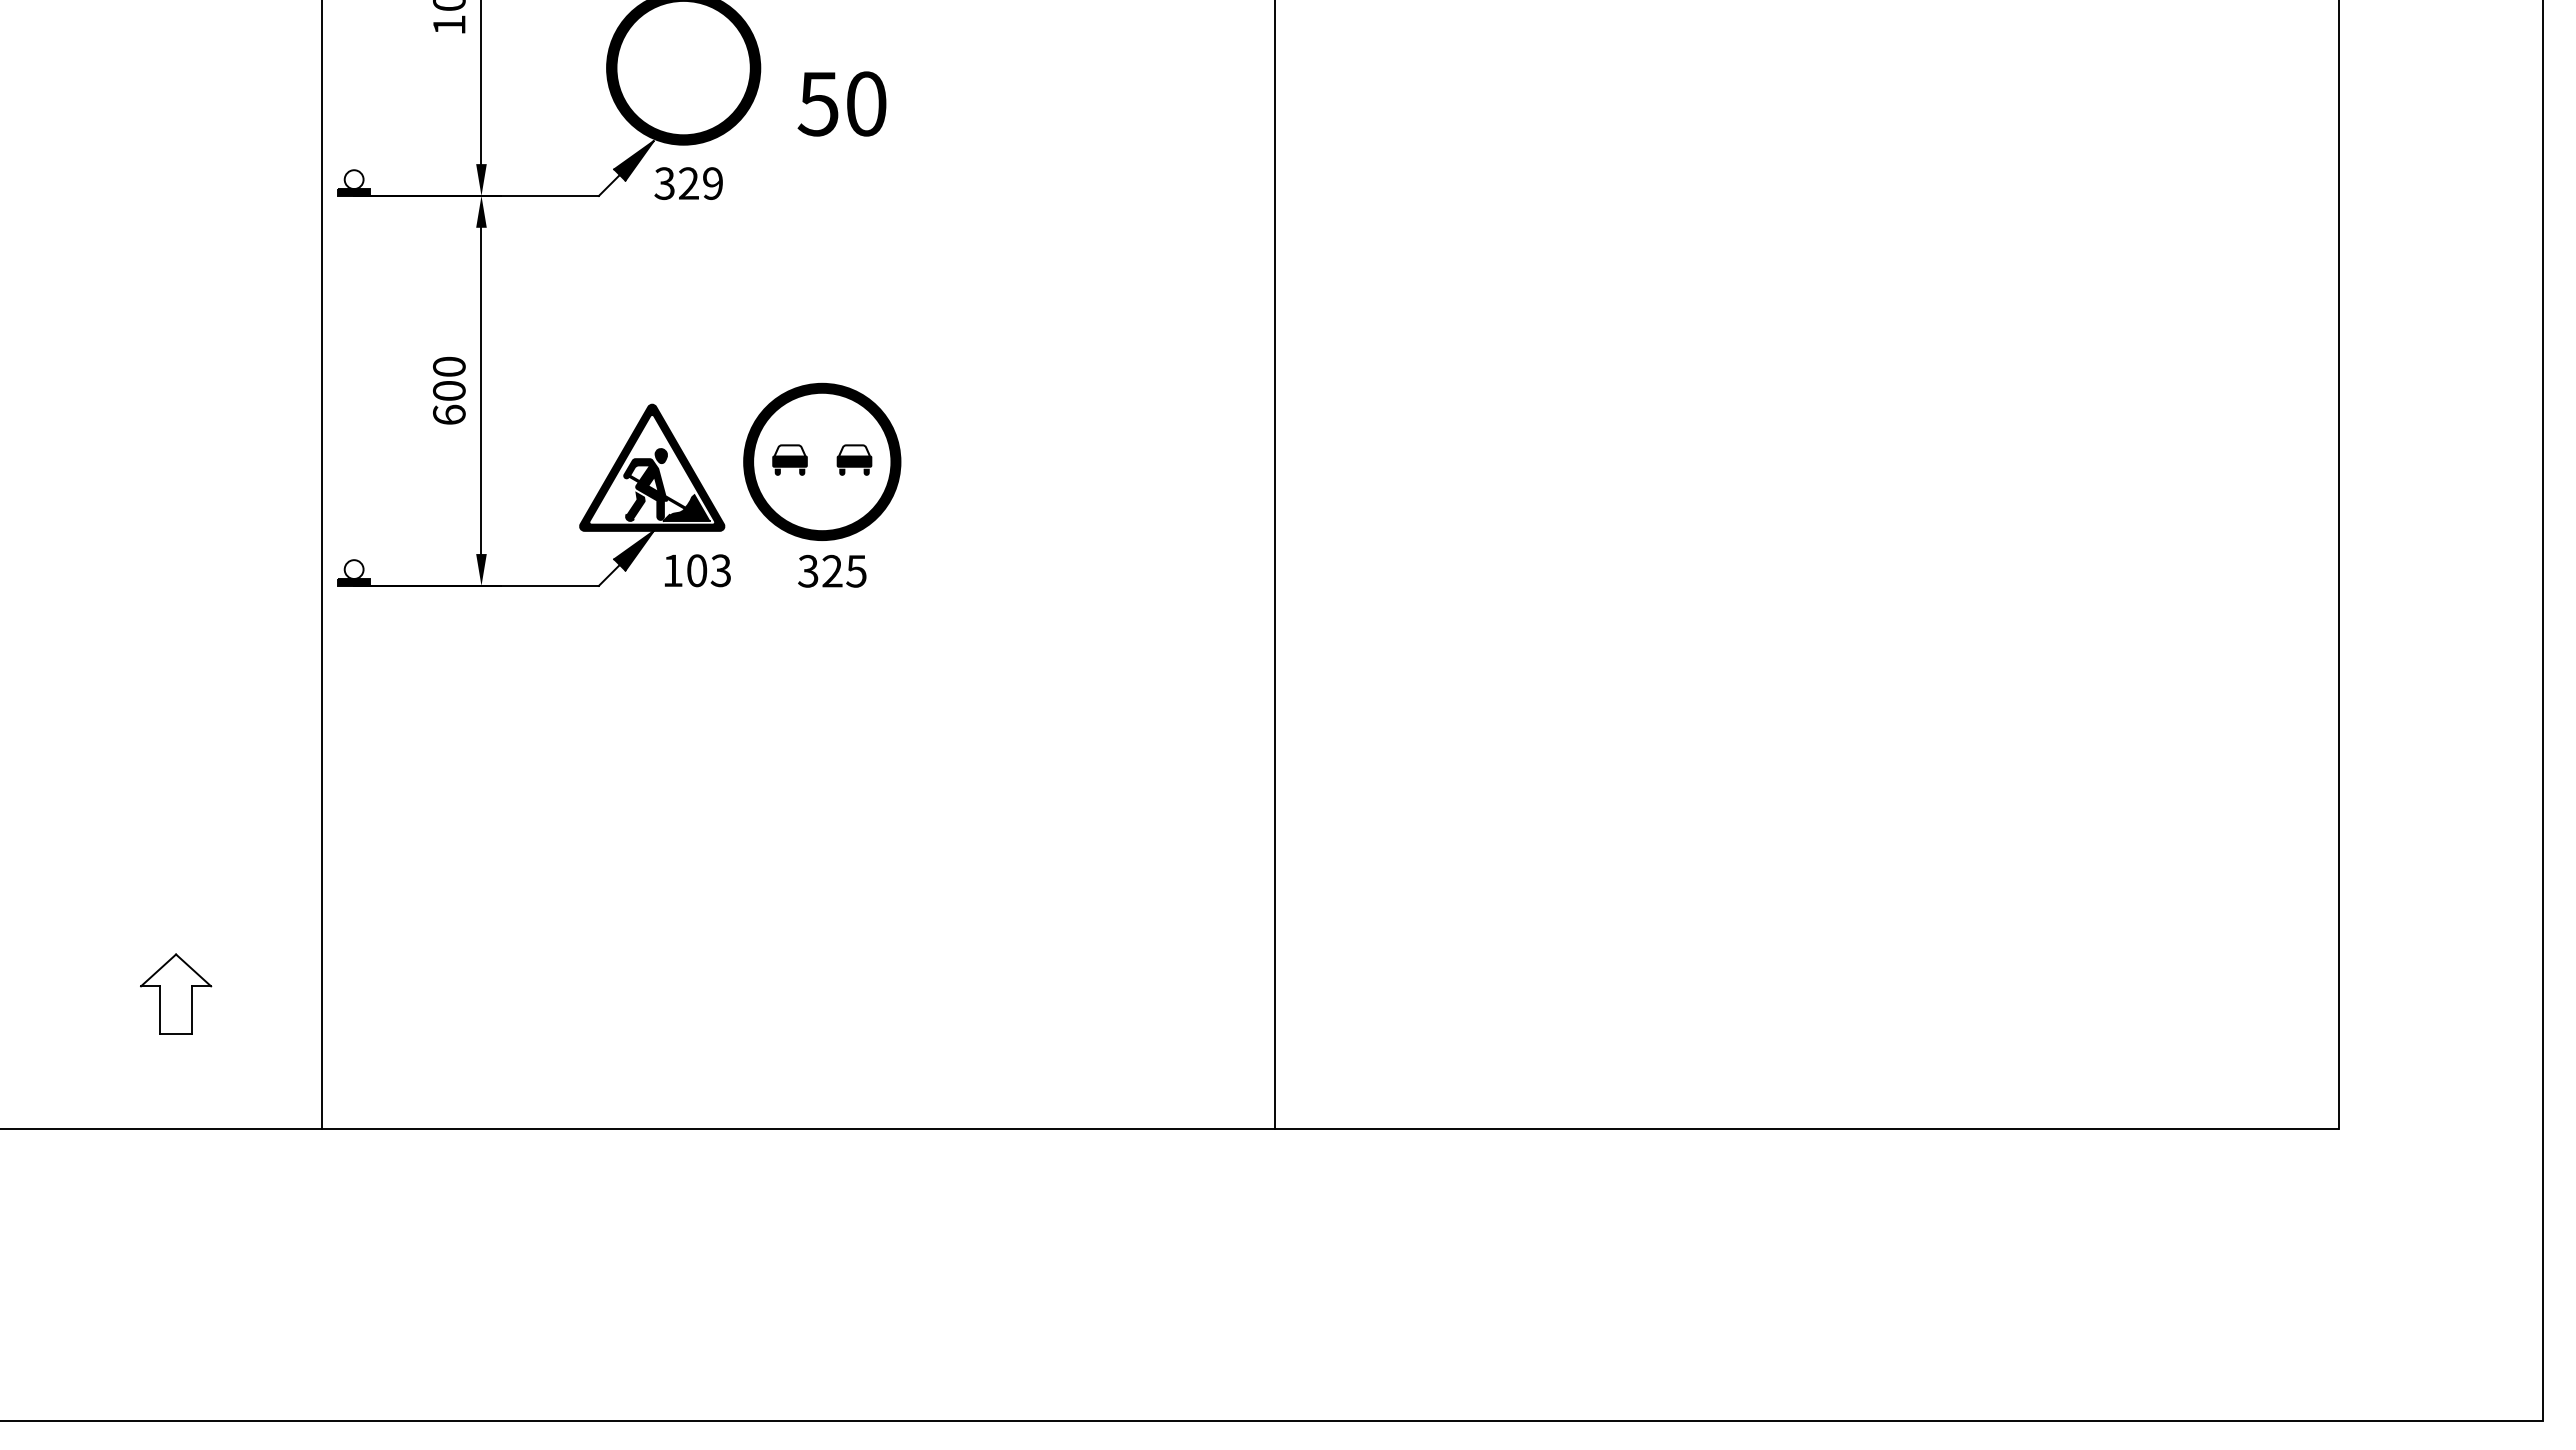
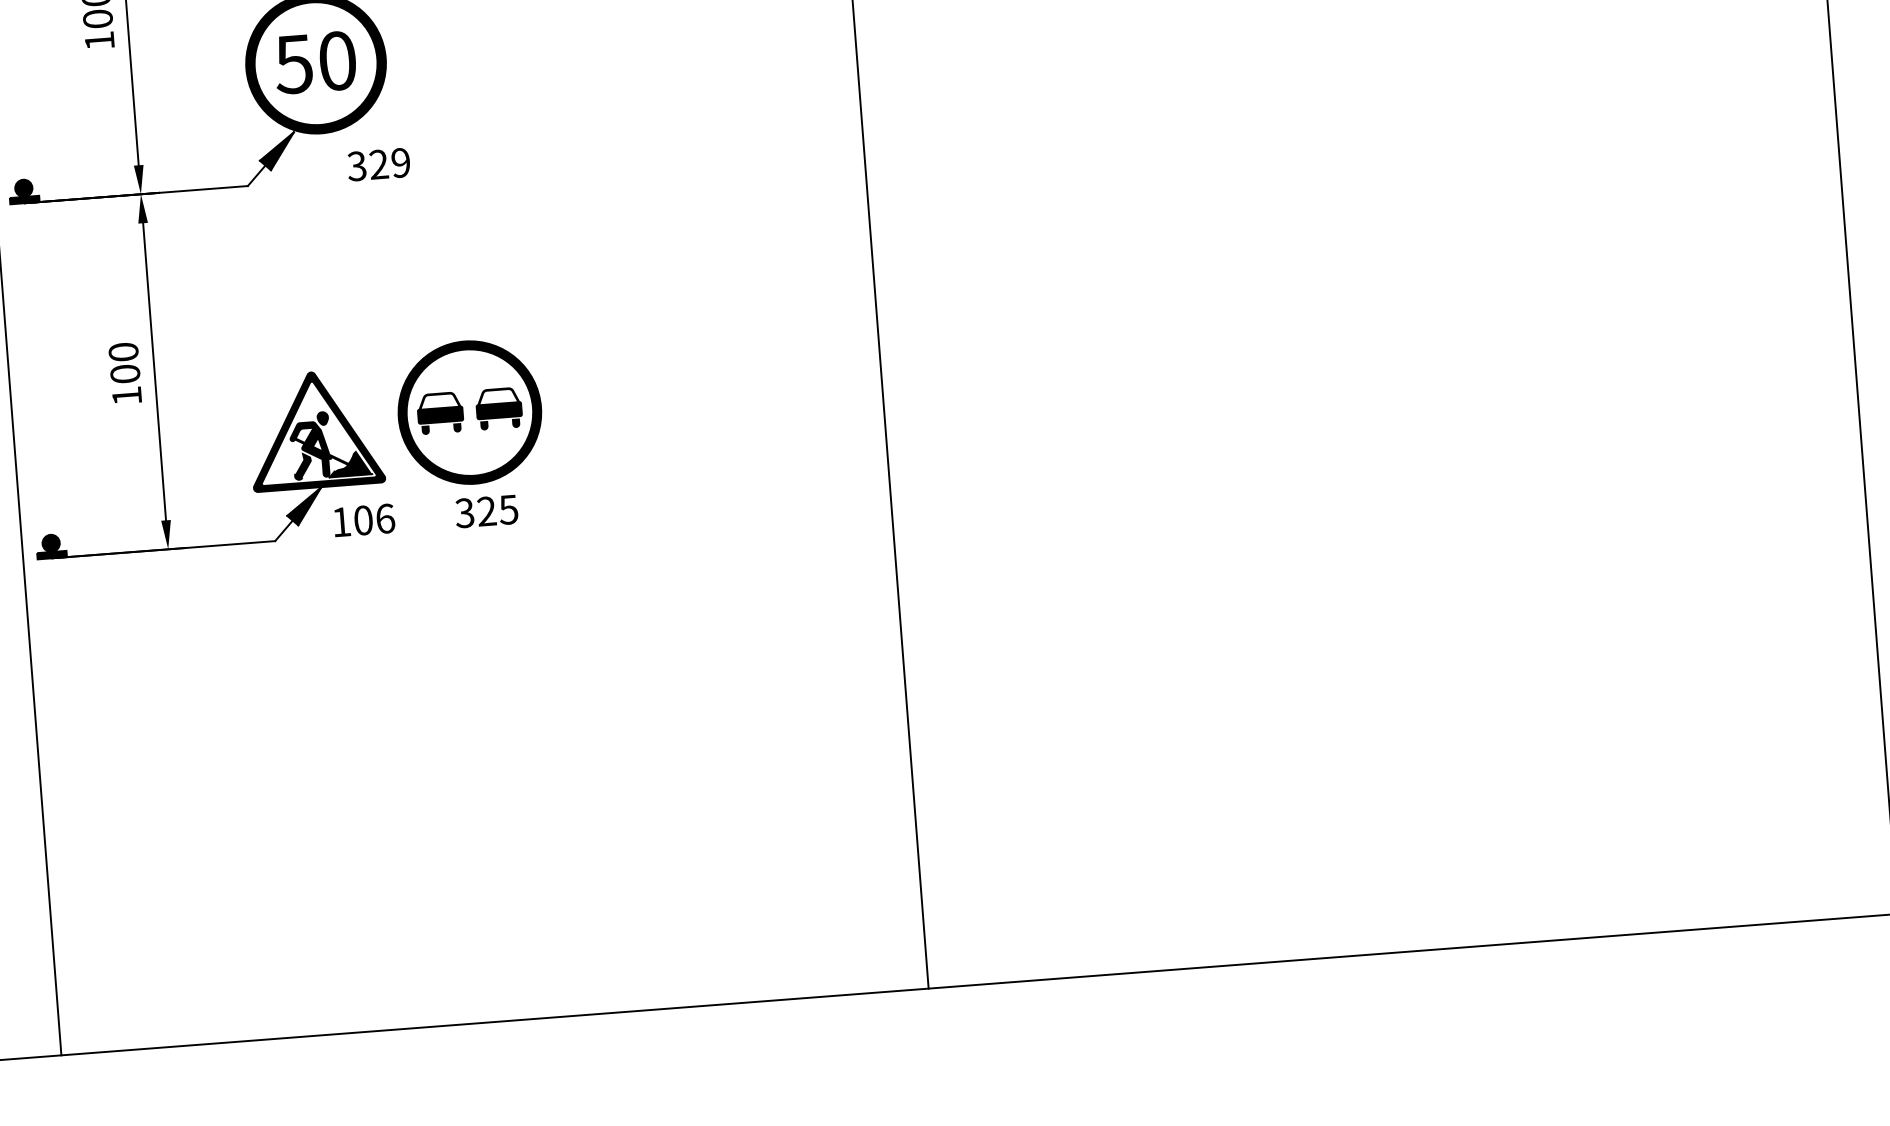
text: (841, 103) -> (314, 62), moved
fill: (353, 179) -> (23, 188), added
text: (688, 183) -> (378, 164), moved
text: (449, 414) -> (127, 395), 600 -> 100
part: (789, 459) -> (439, 412), size x1.43
part: (854, 459) -> (499, 408), size x1.43
fill: (353, 569) -> (50, 543), added
text: (720, 570) -> (384, 518), 103 -> 106

